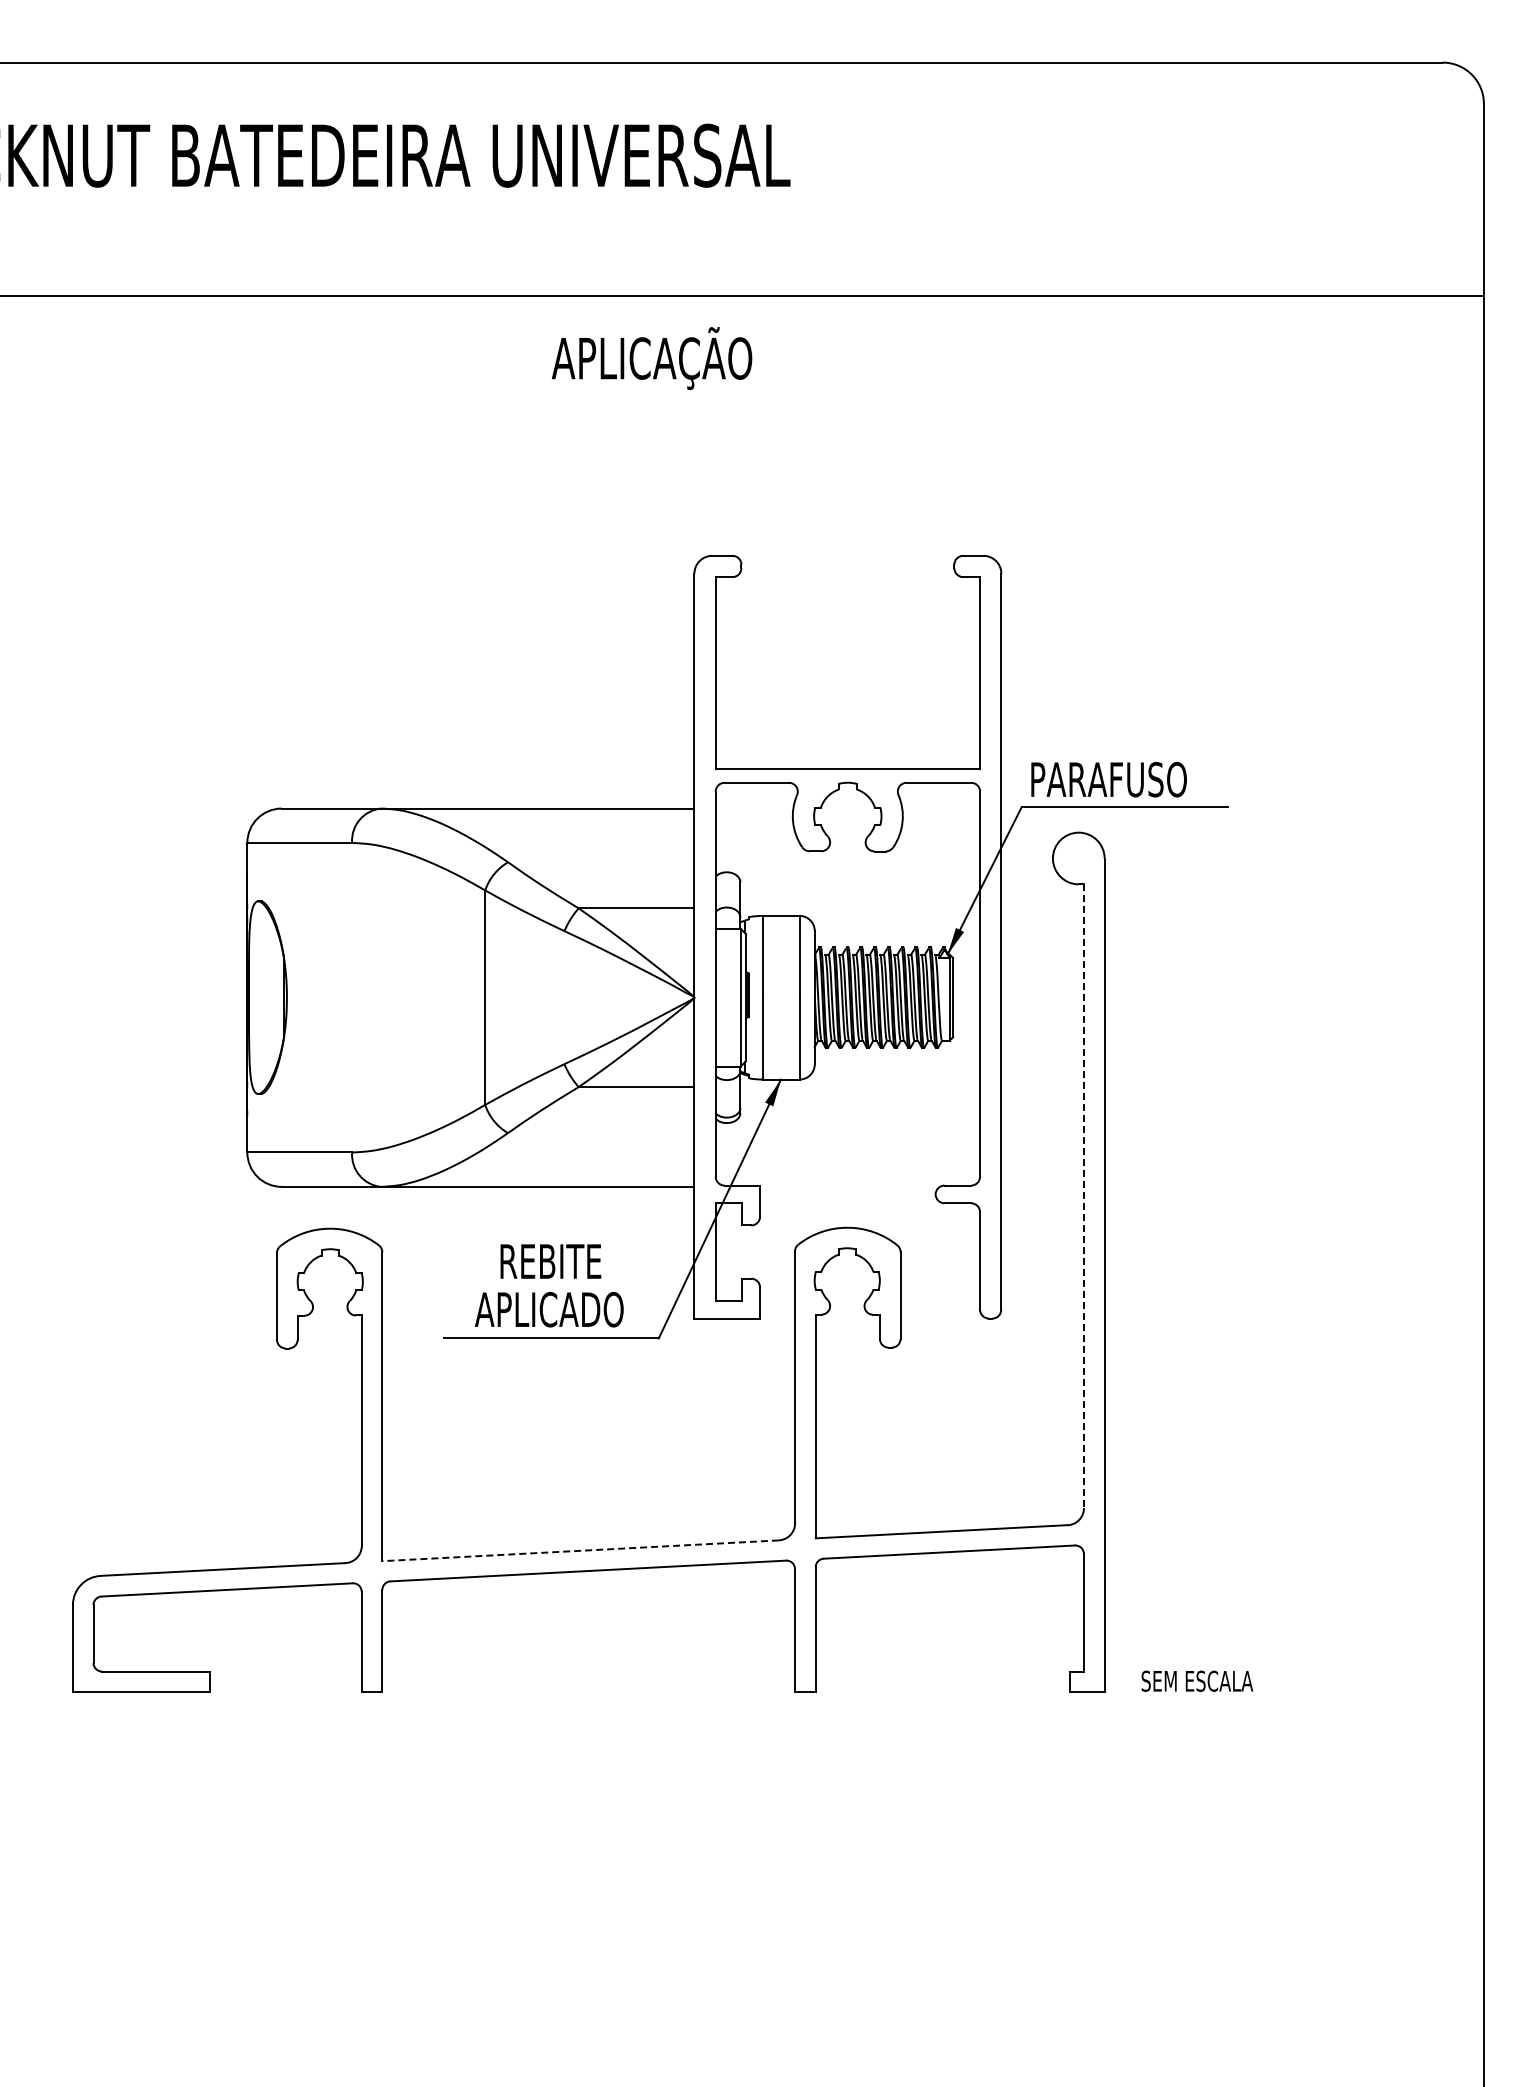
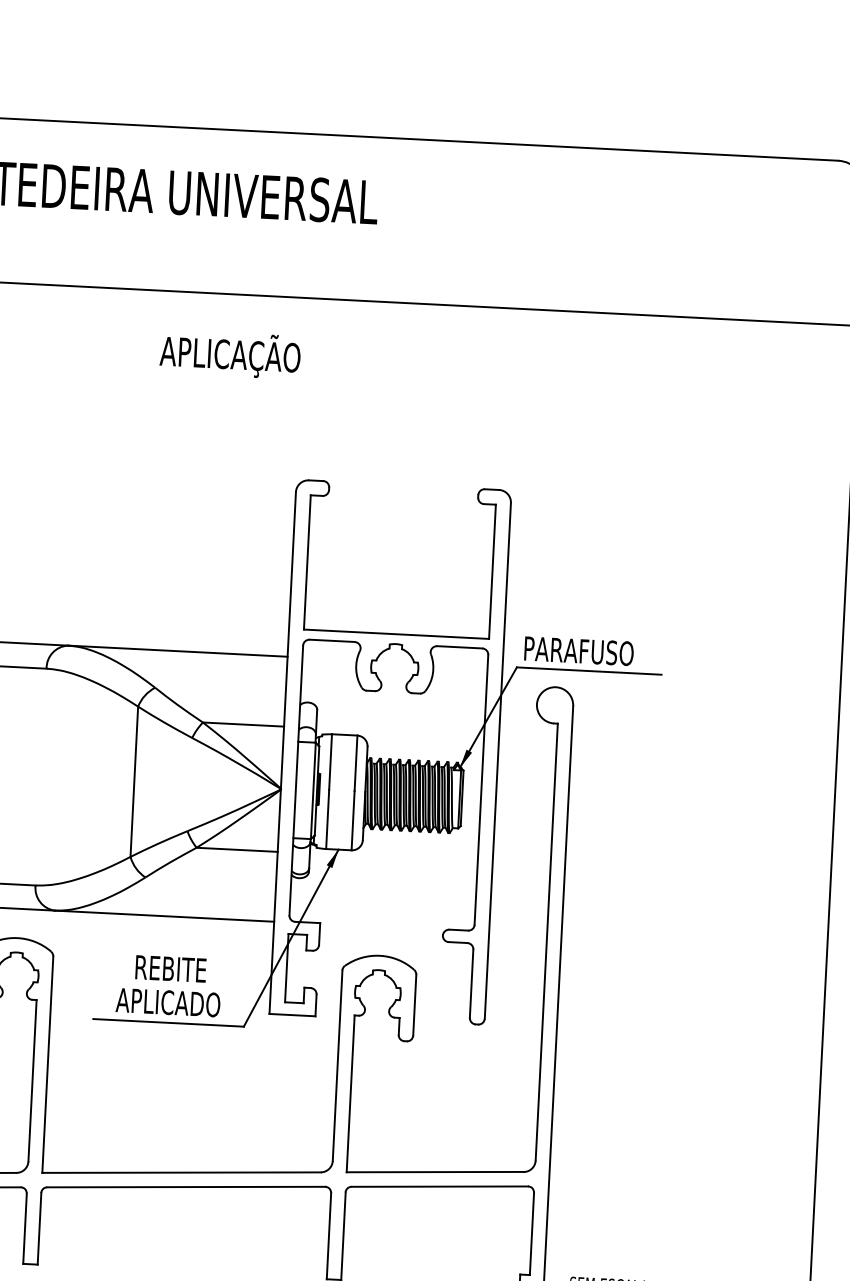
text: (651, 358) -> (229, 354), moved
line: (1084, 1196) -> (547, 942), dashed -> solid
line: (580, 1550) -> (181, 1172), dashed -> solid

